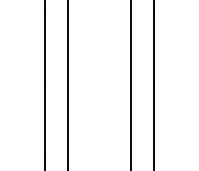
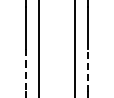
line: (154, 122) -> (88, 70), solid -> dashed
line: (44, 124) -> (25, 71), solid -> dashed

